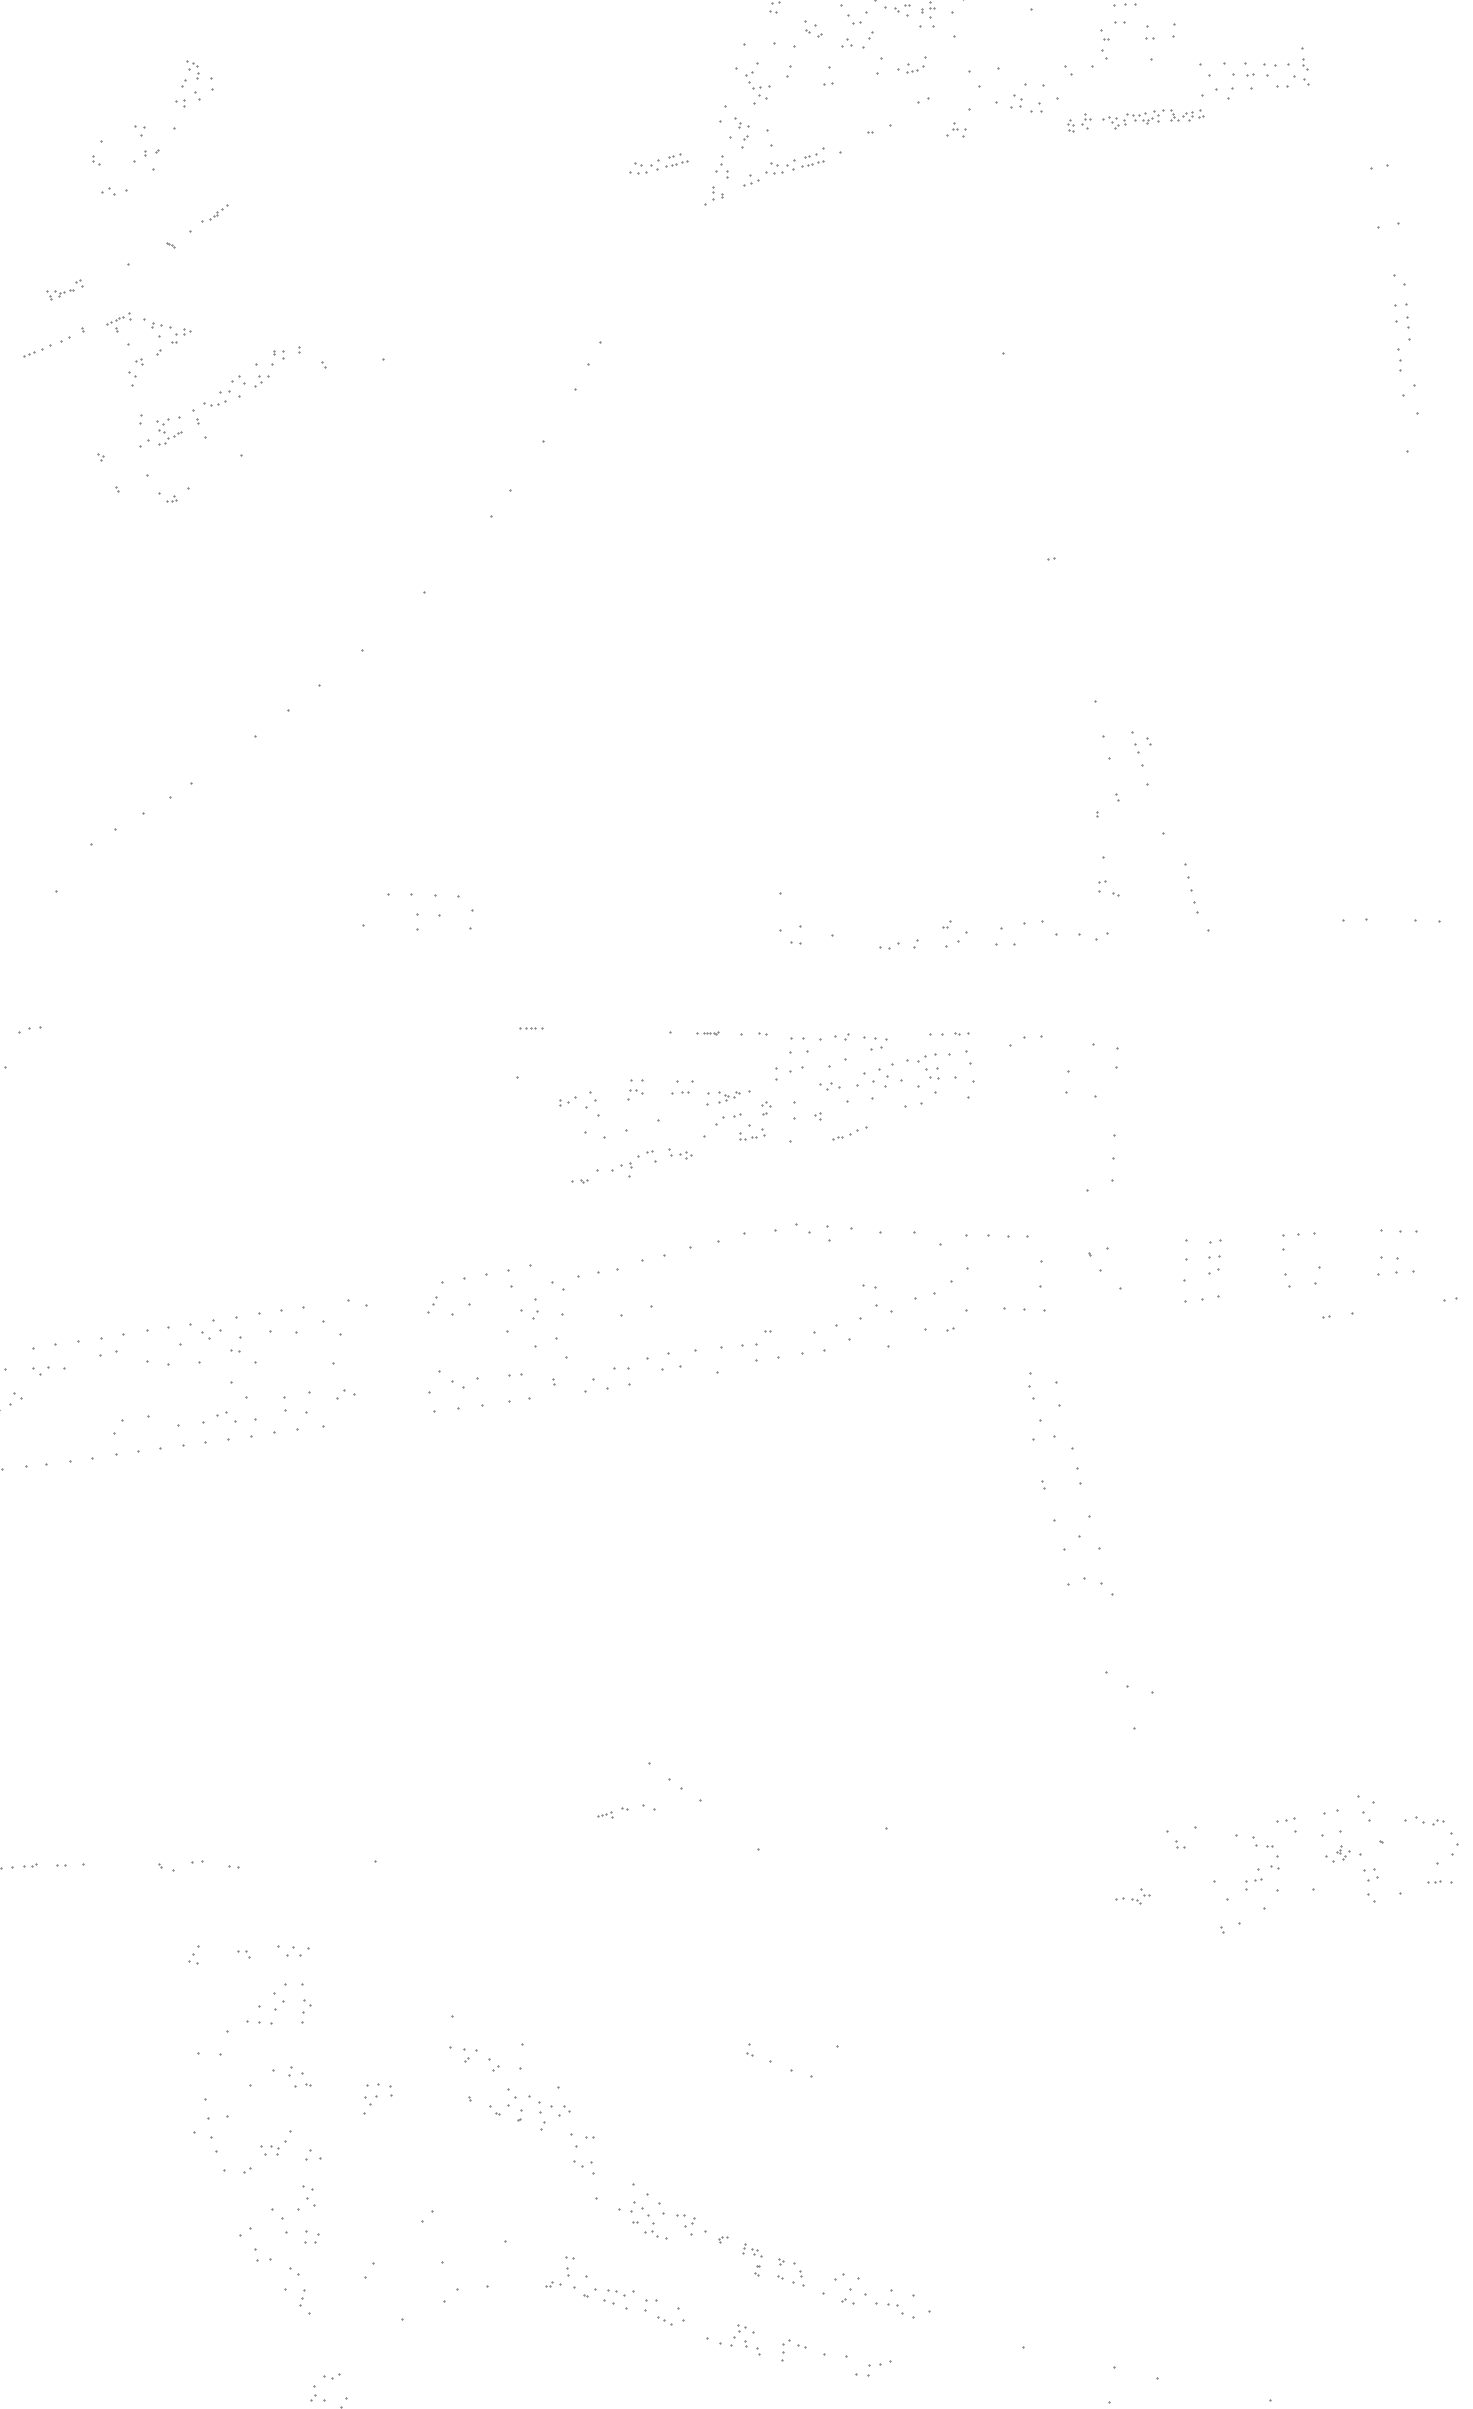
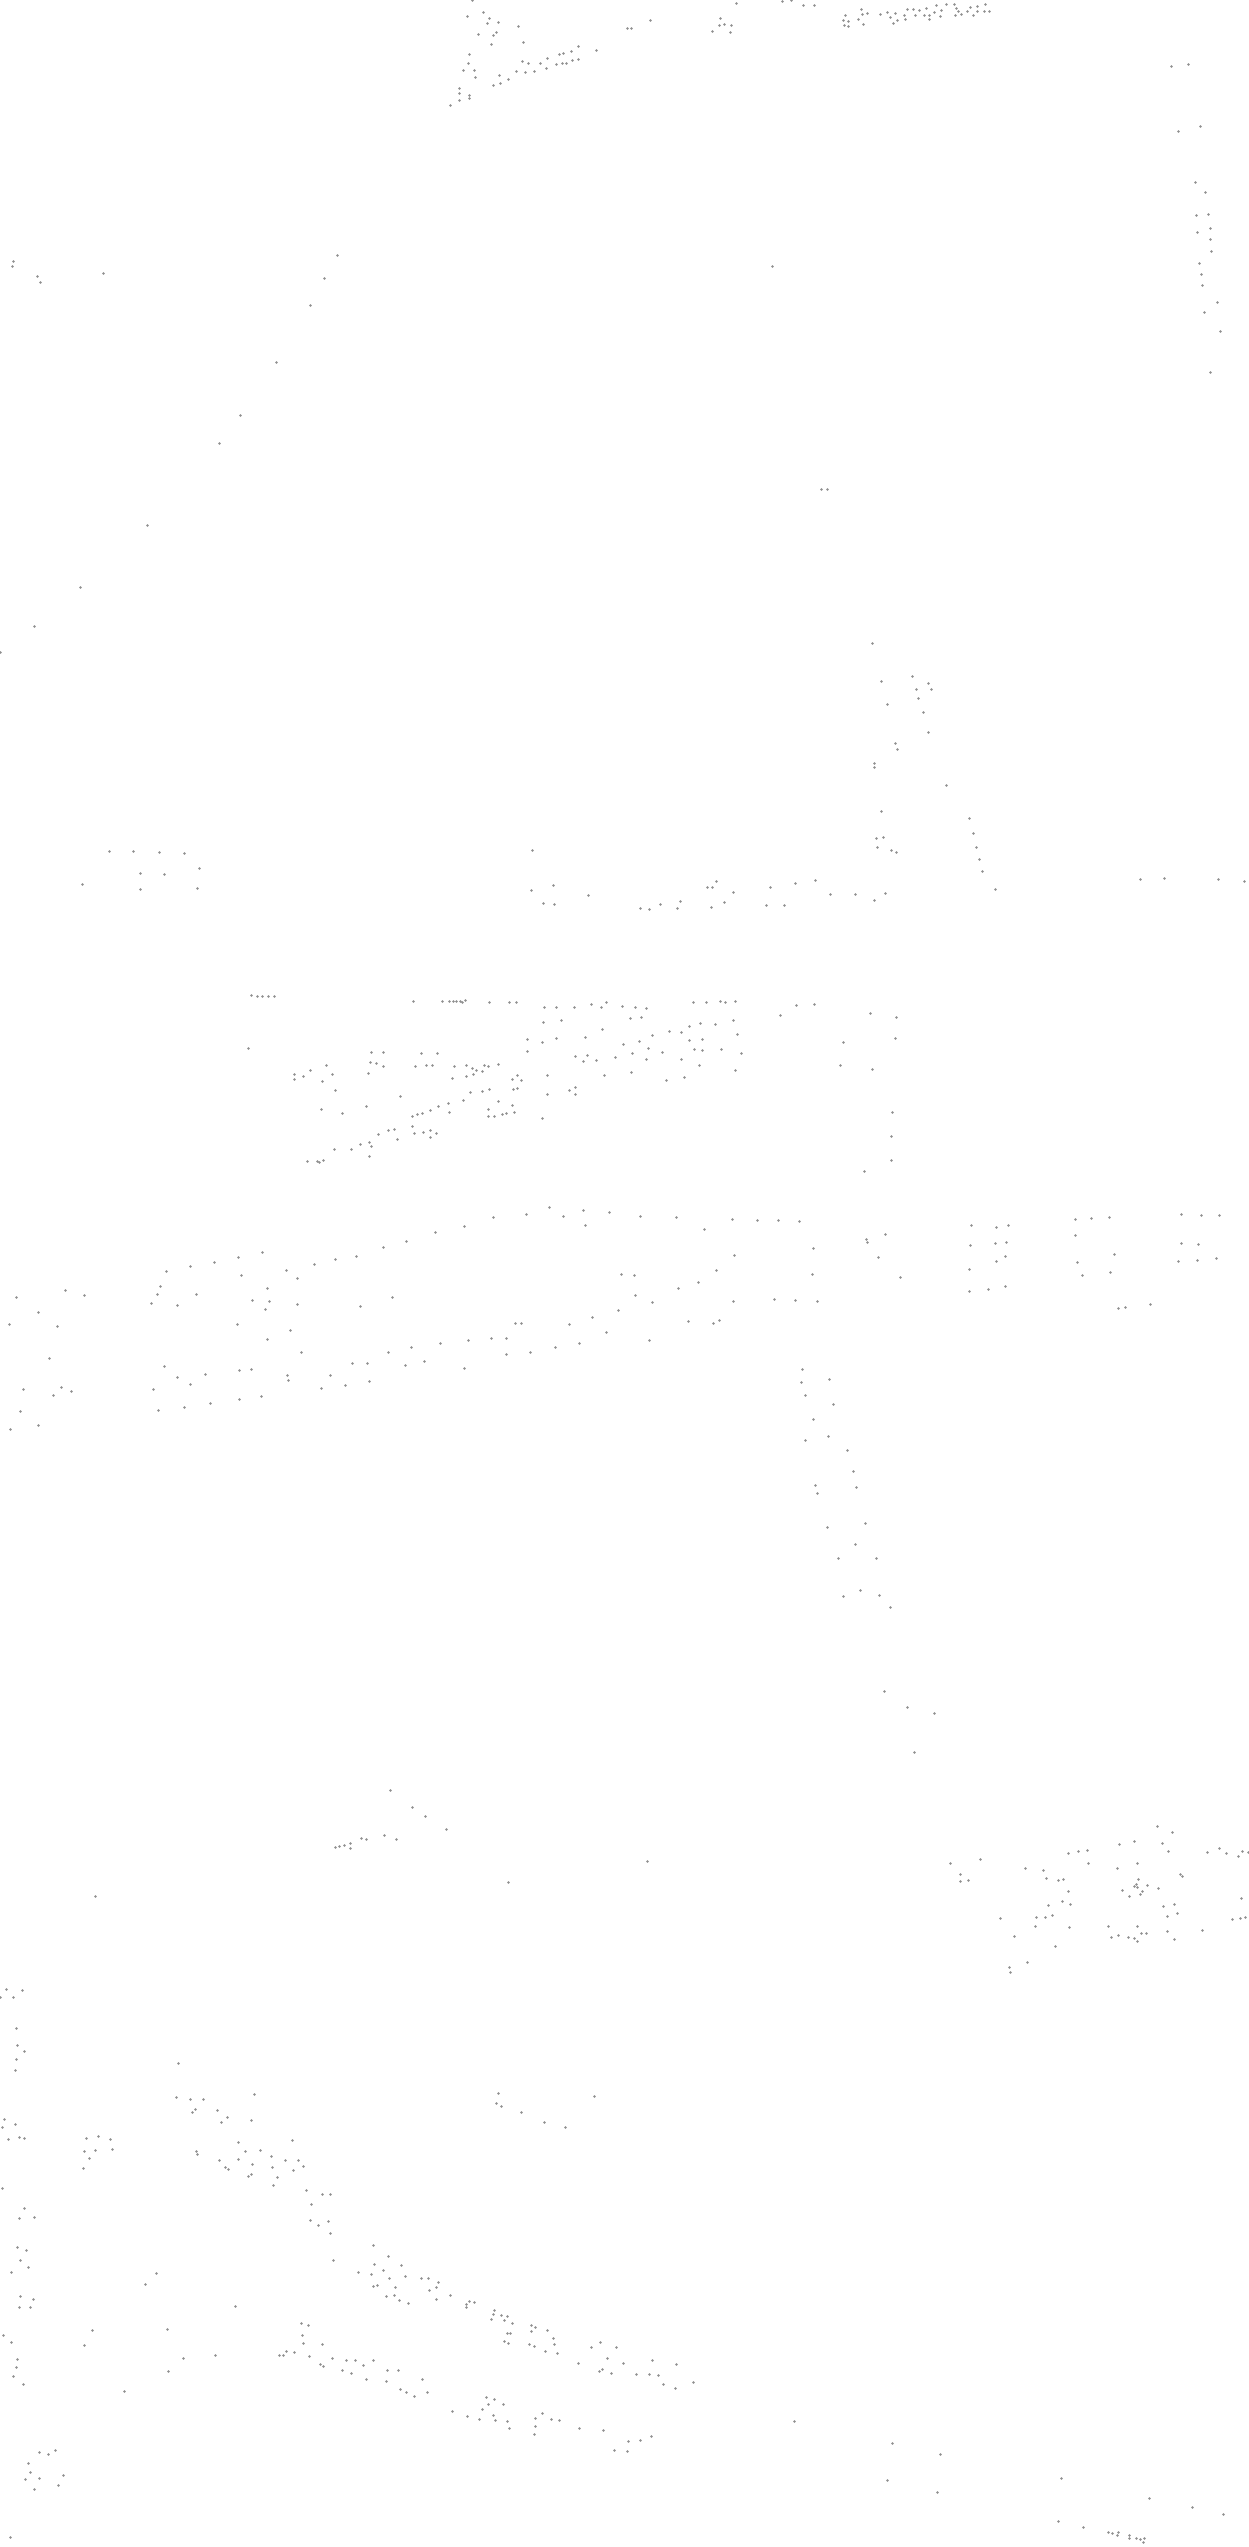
part: (658, 163) -> (400, 61), removed
part: (849, 1133) -> (429, 1109), moved
part: (1132, 1896) -> (1128, 1934), moved

